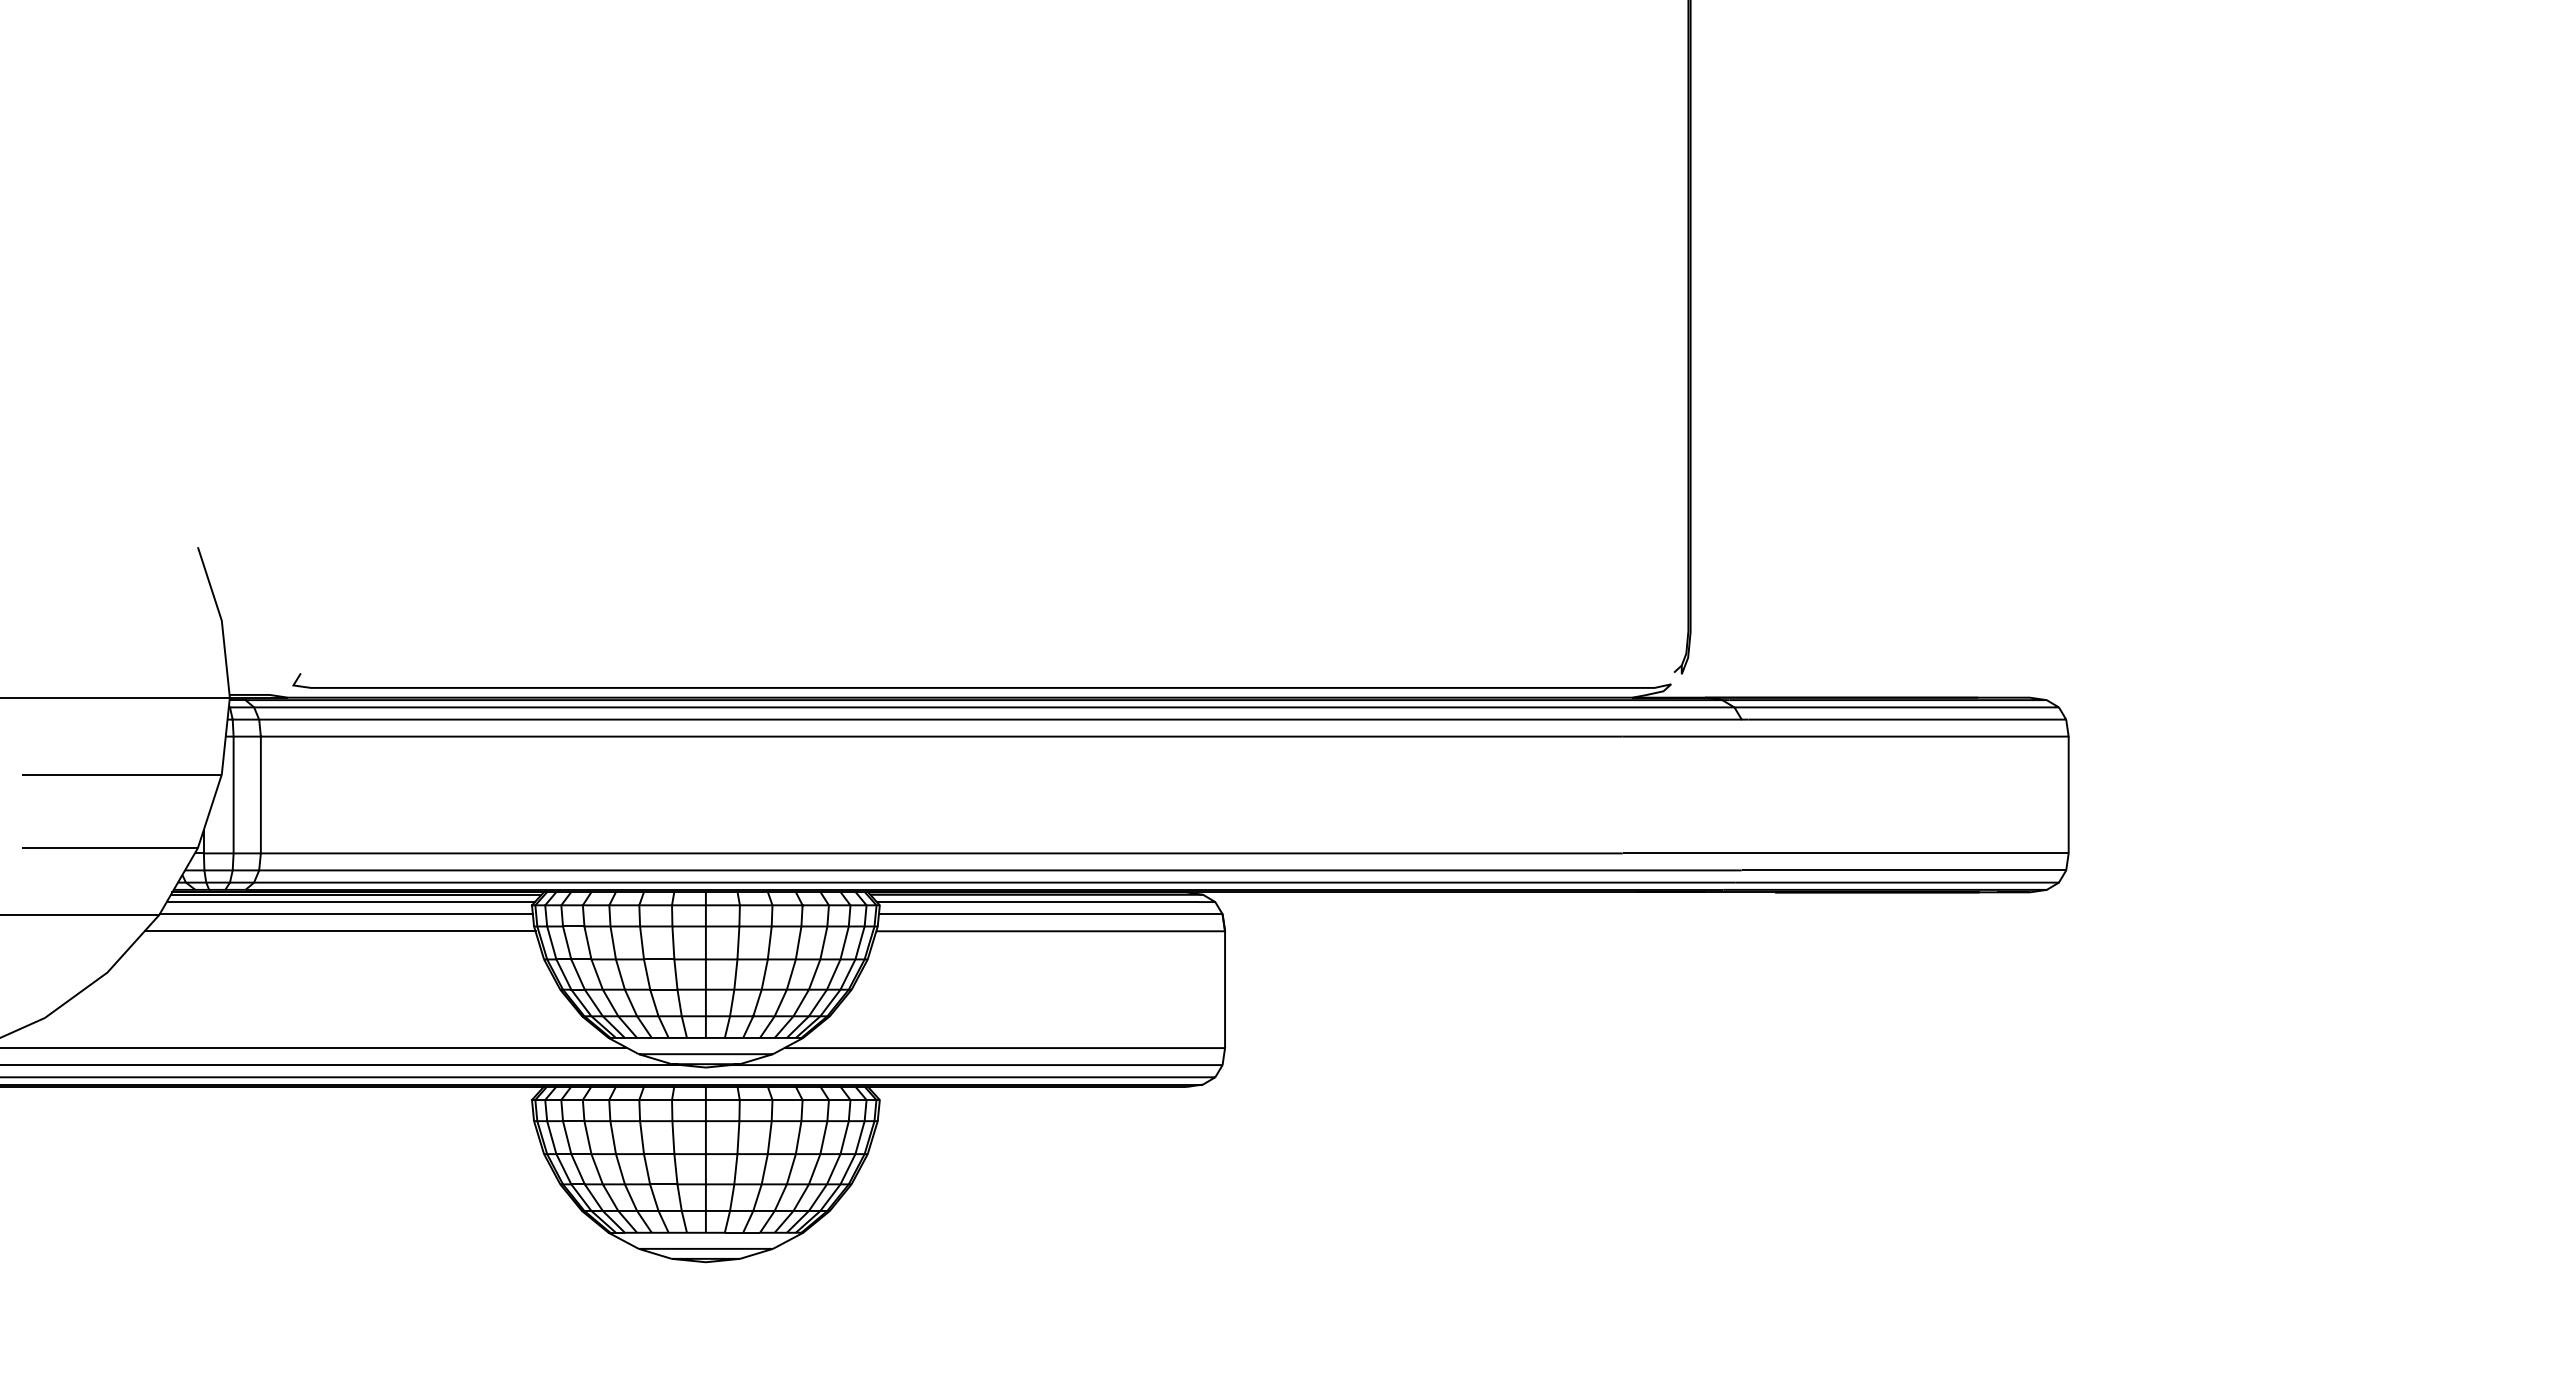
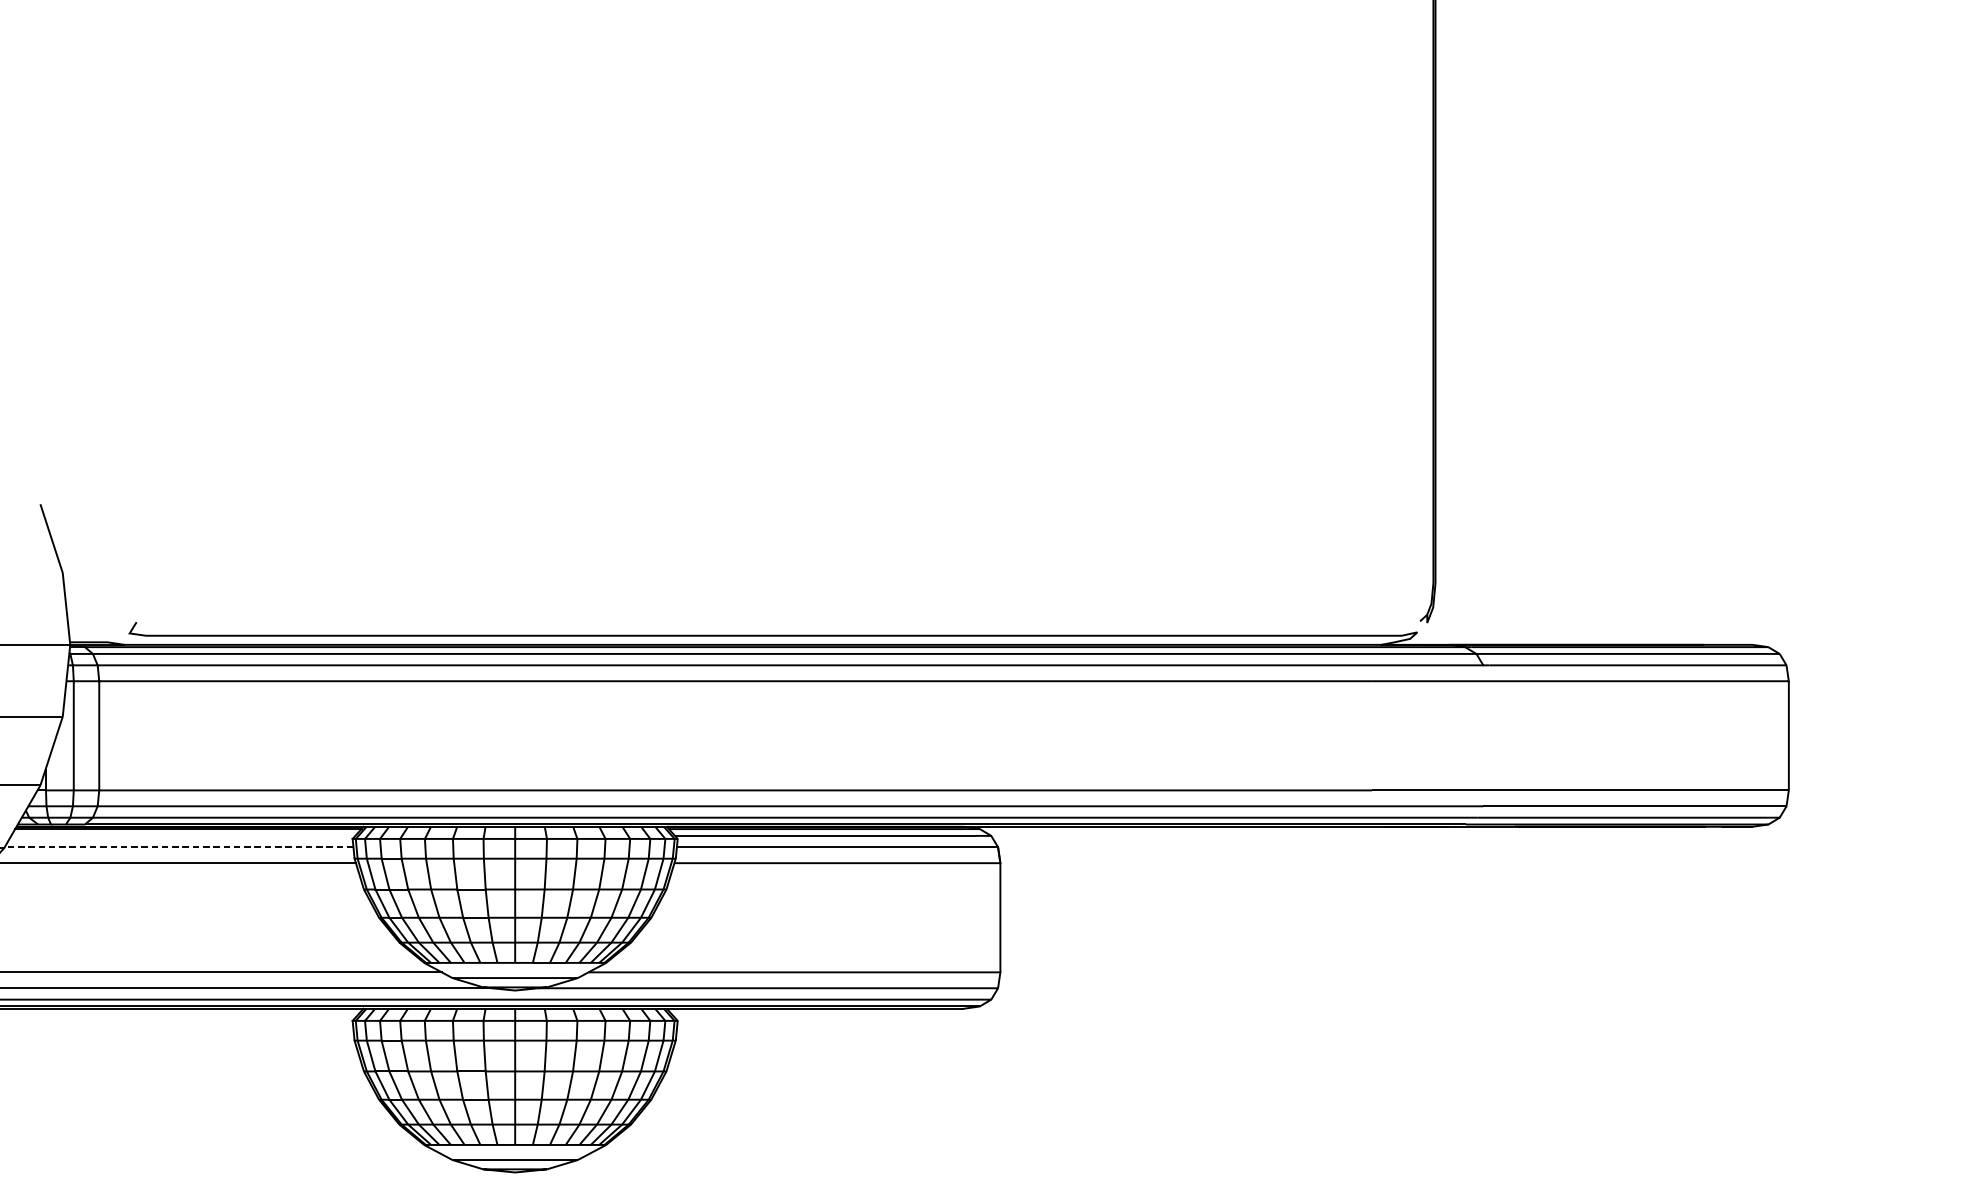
line: (350, 902) -> (183, 836), removed
line: (346, 914) -> (179, 847), solid -> dashed

